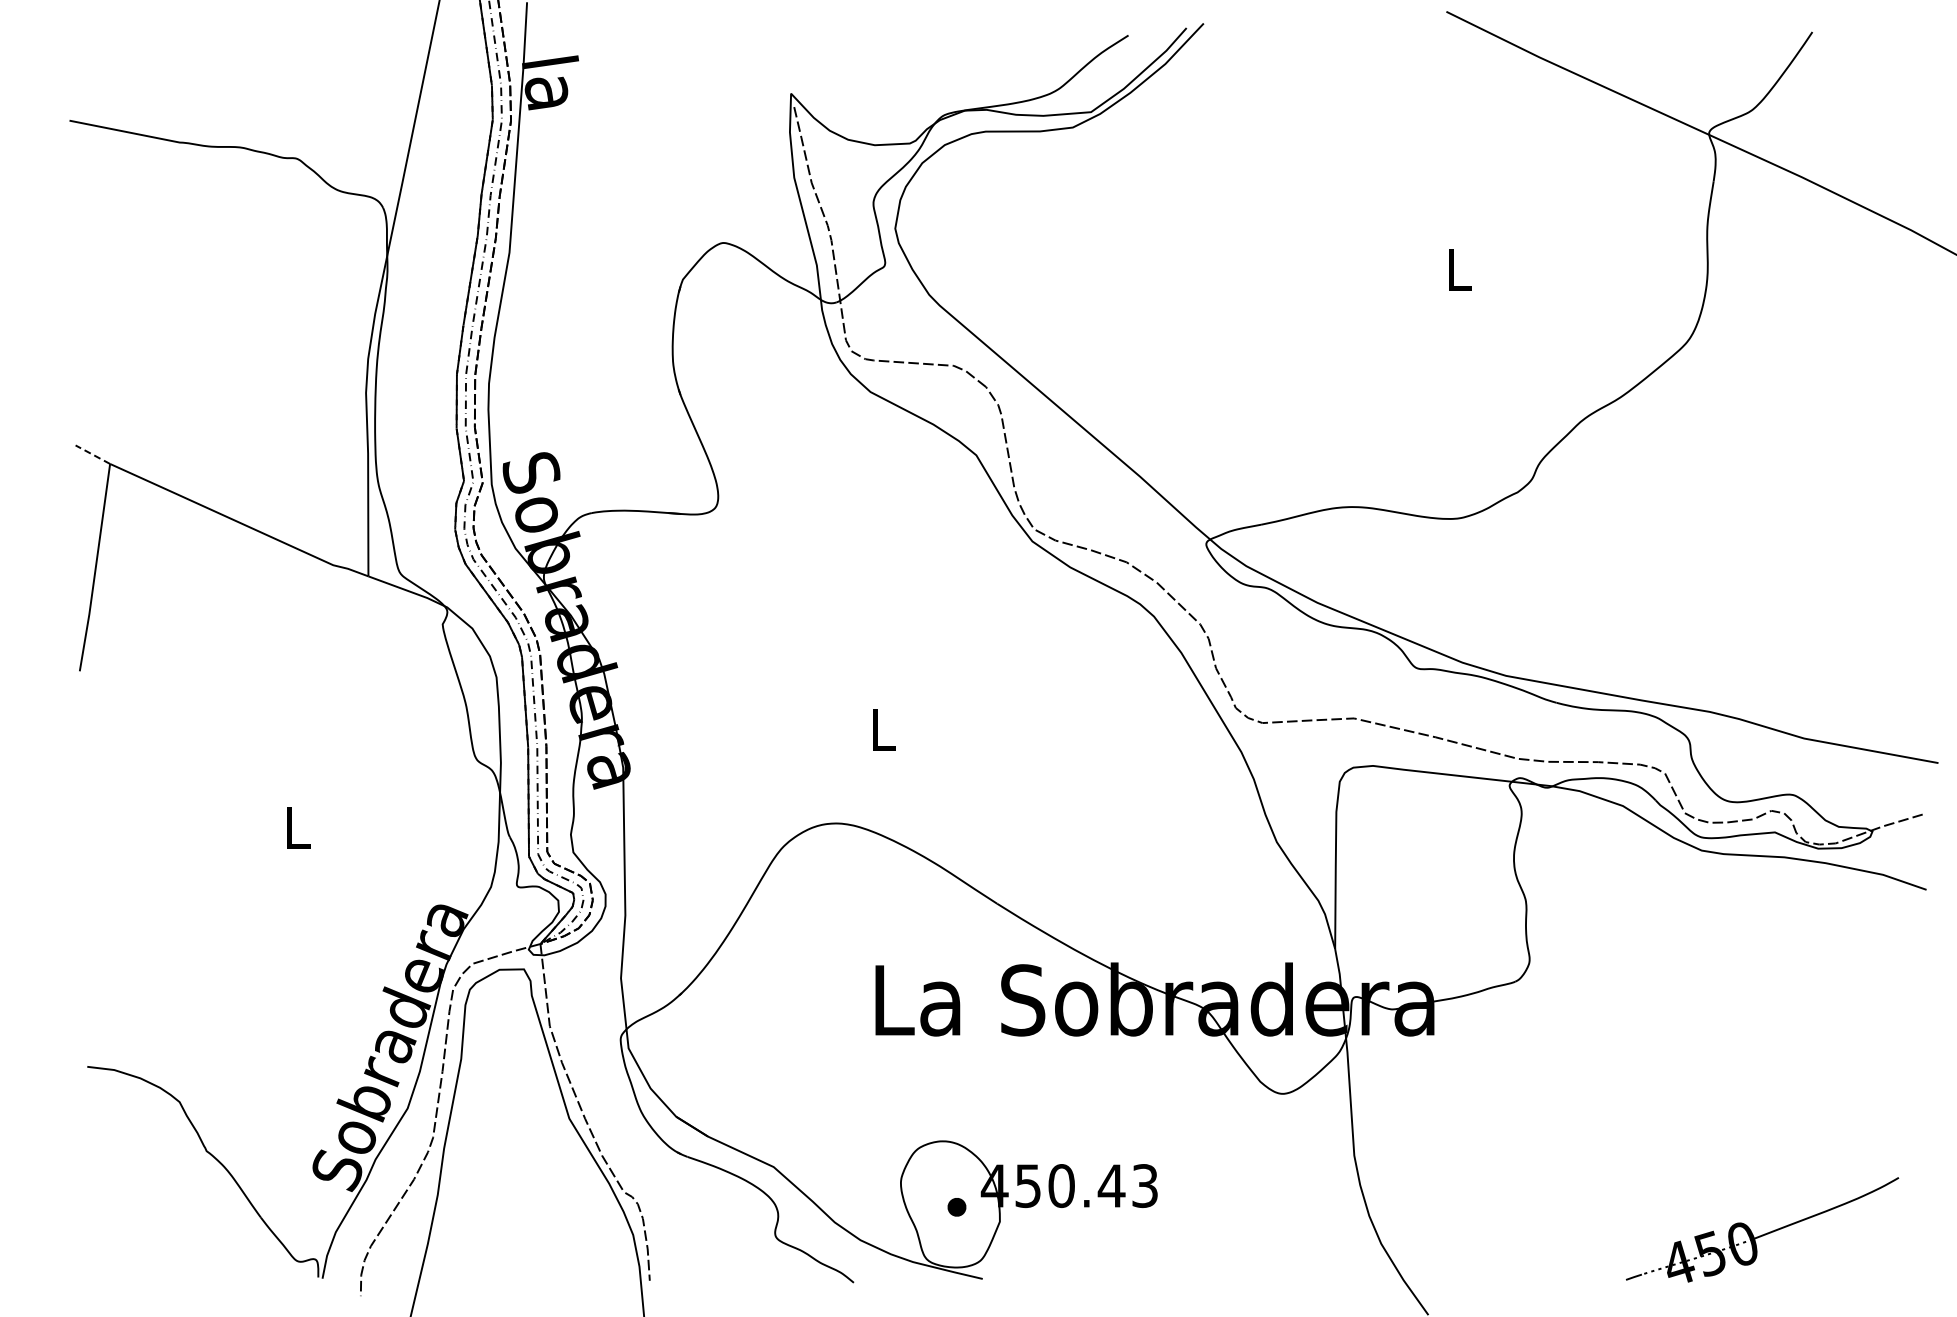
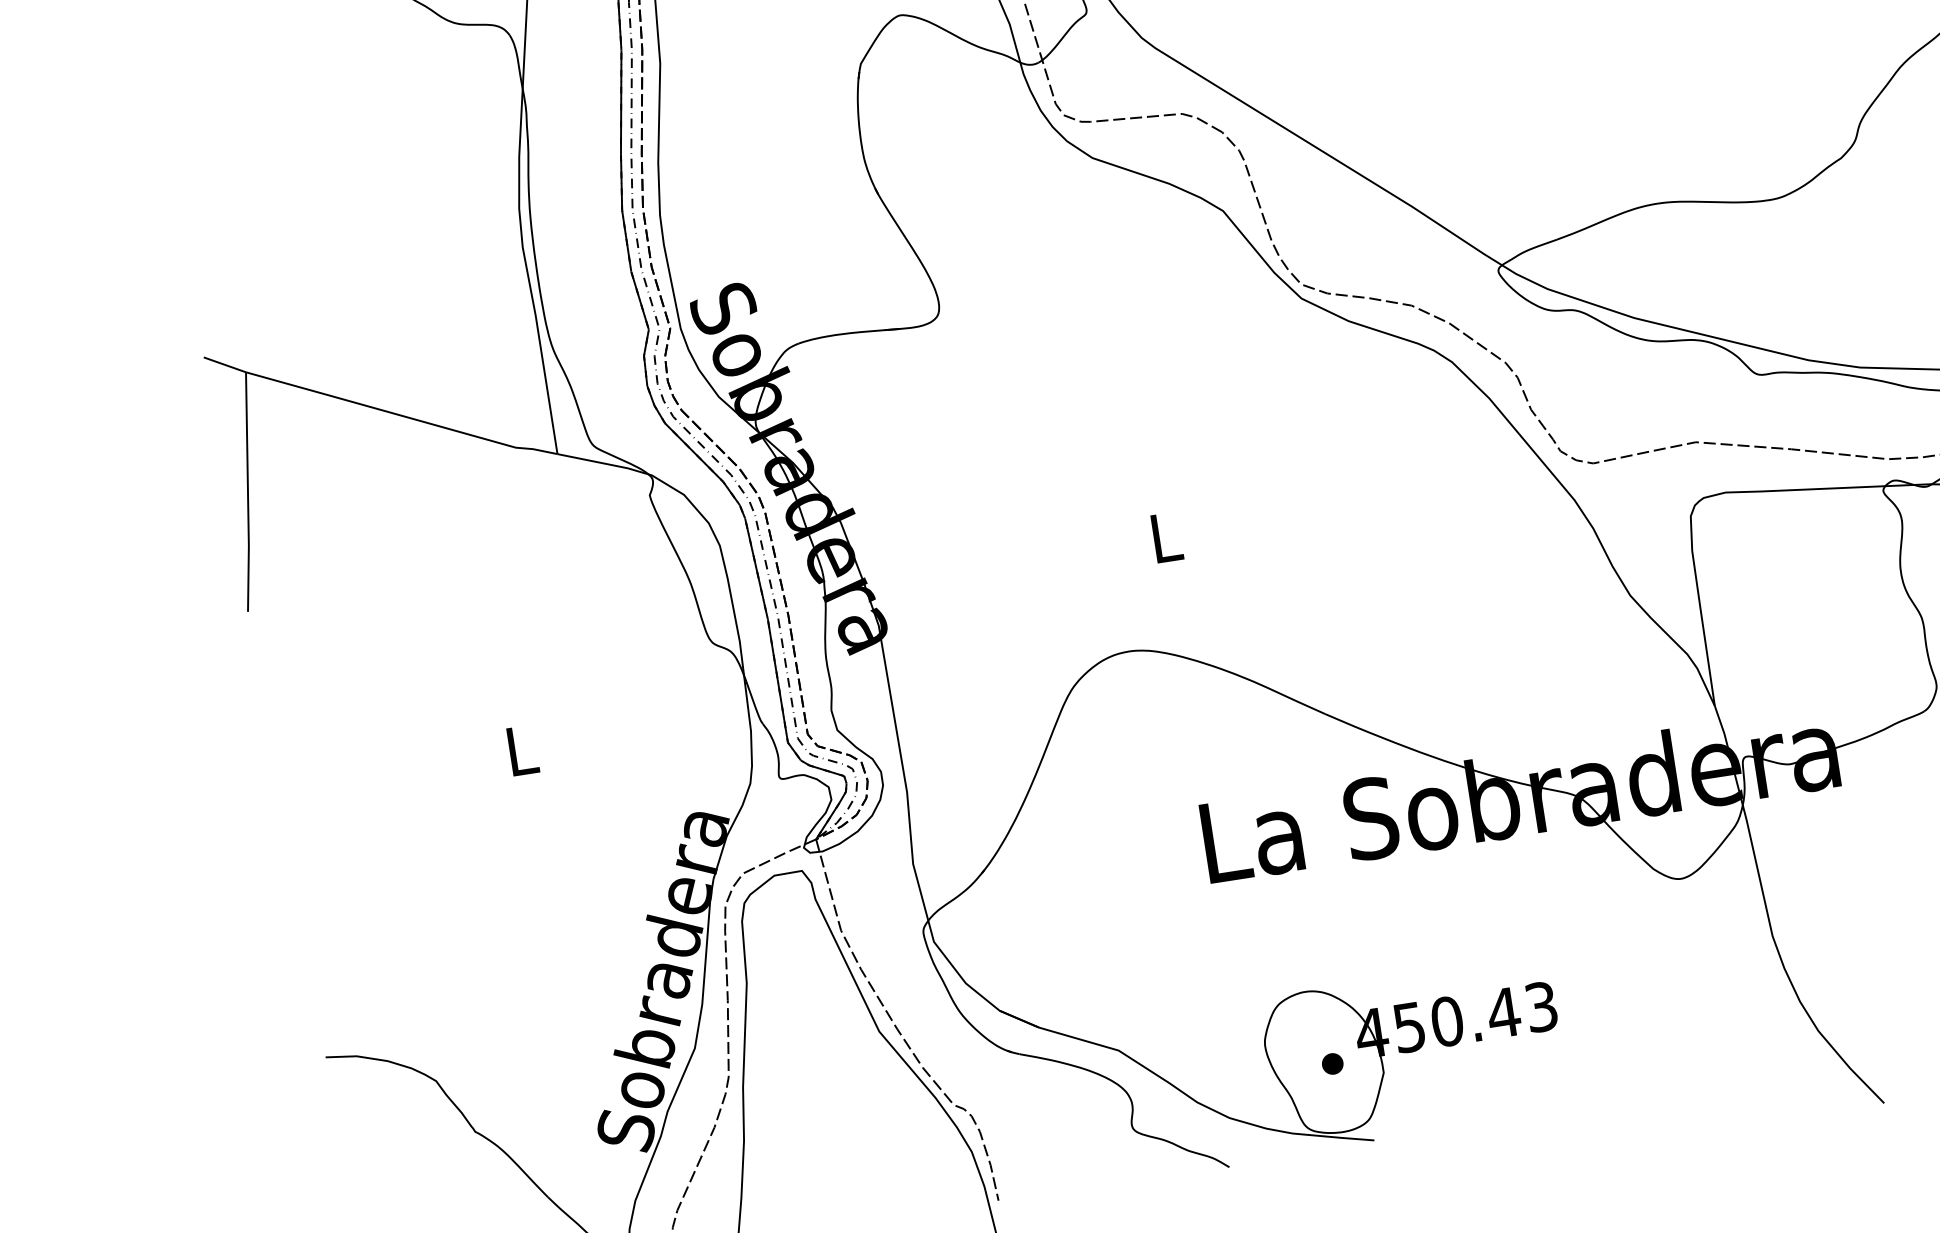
line: (92, 454) -> (224, 364), dashed -> solid

